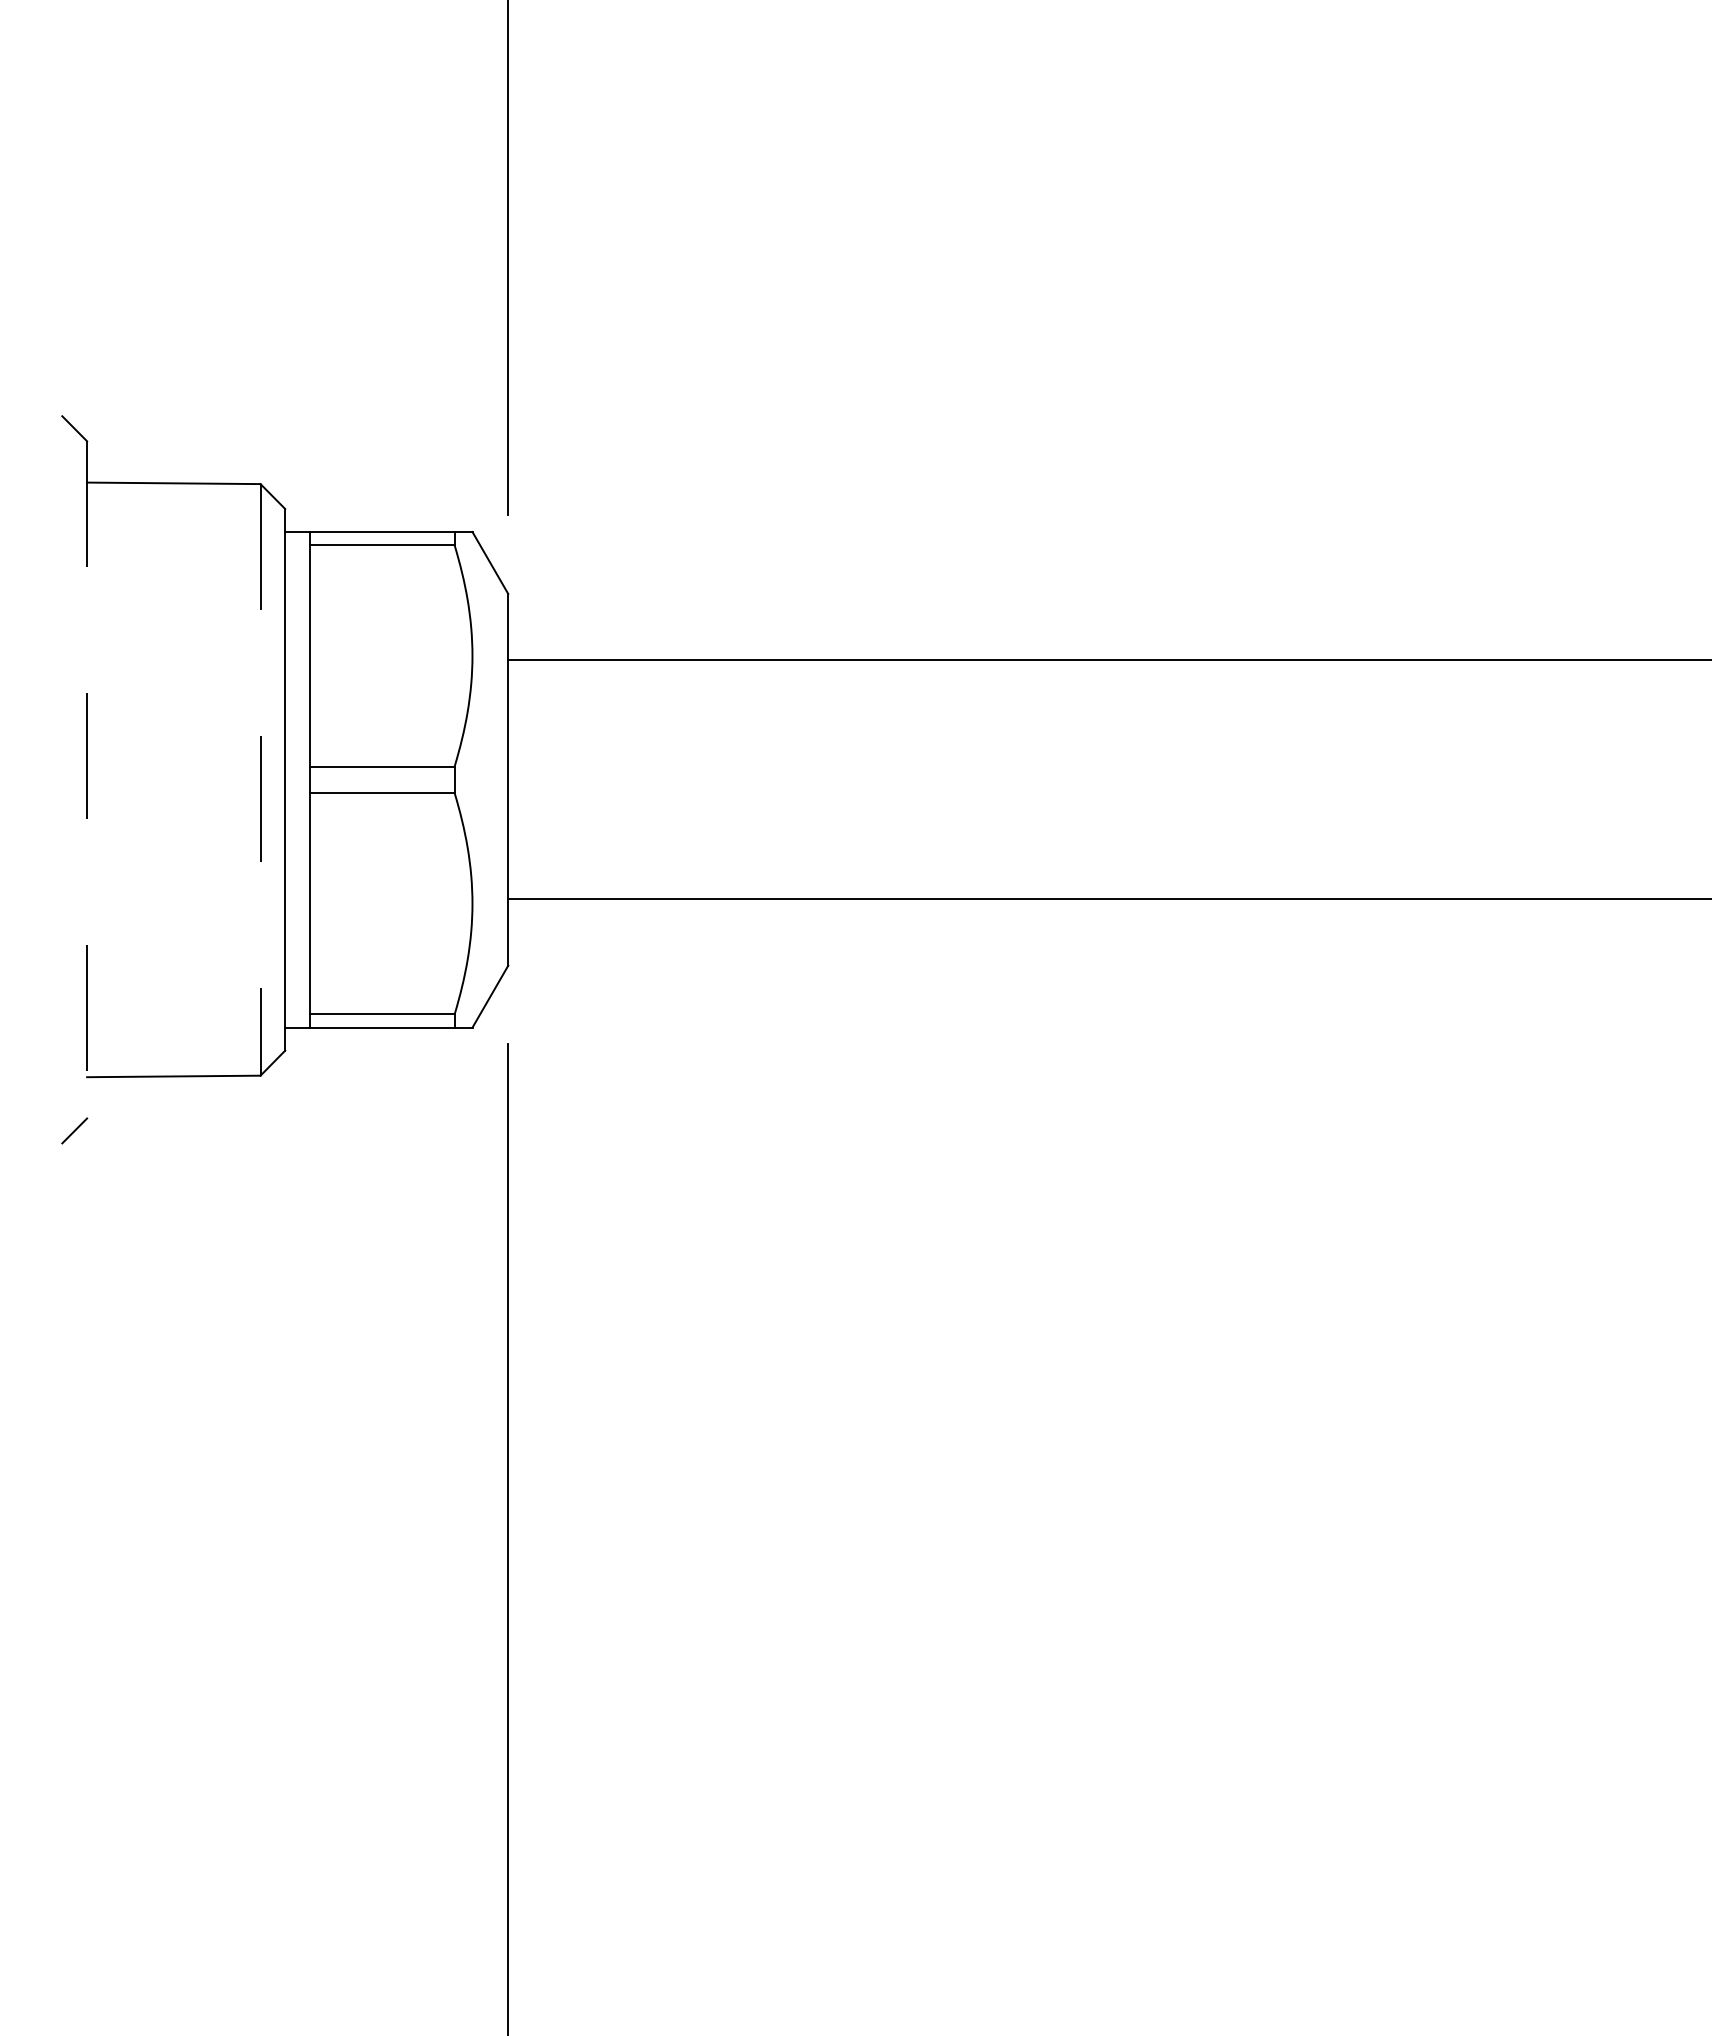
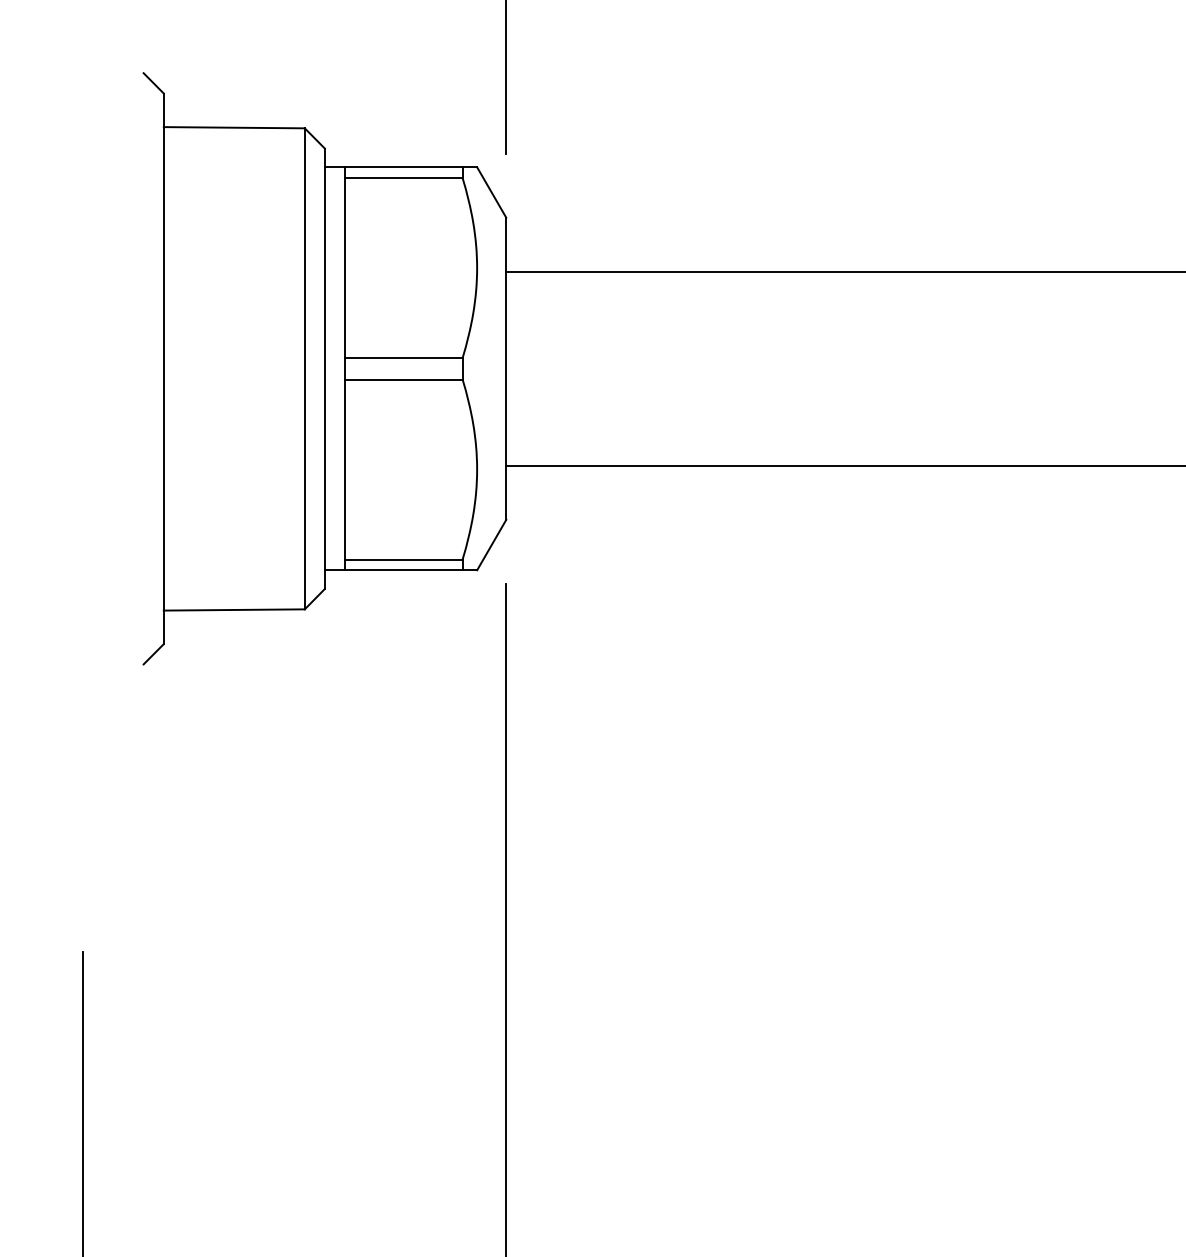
line: (87, 779) -> (164, 368), dashed -> solid
line: (260, 779) -> (304, 368), dashed -> solid

